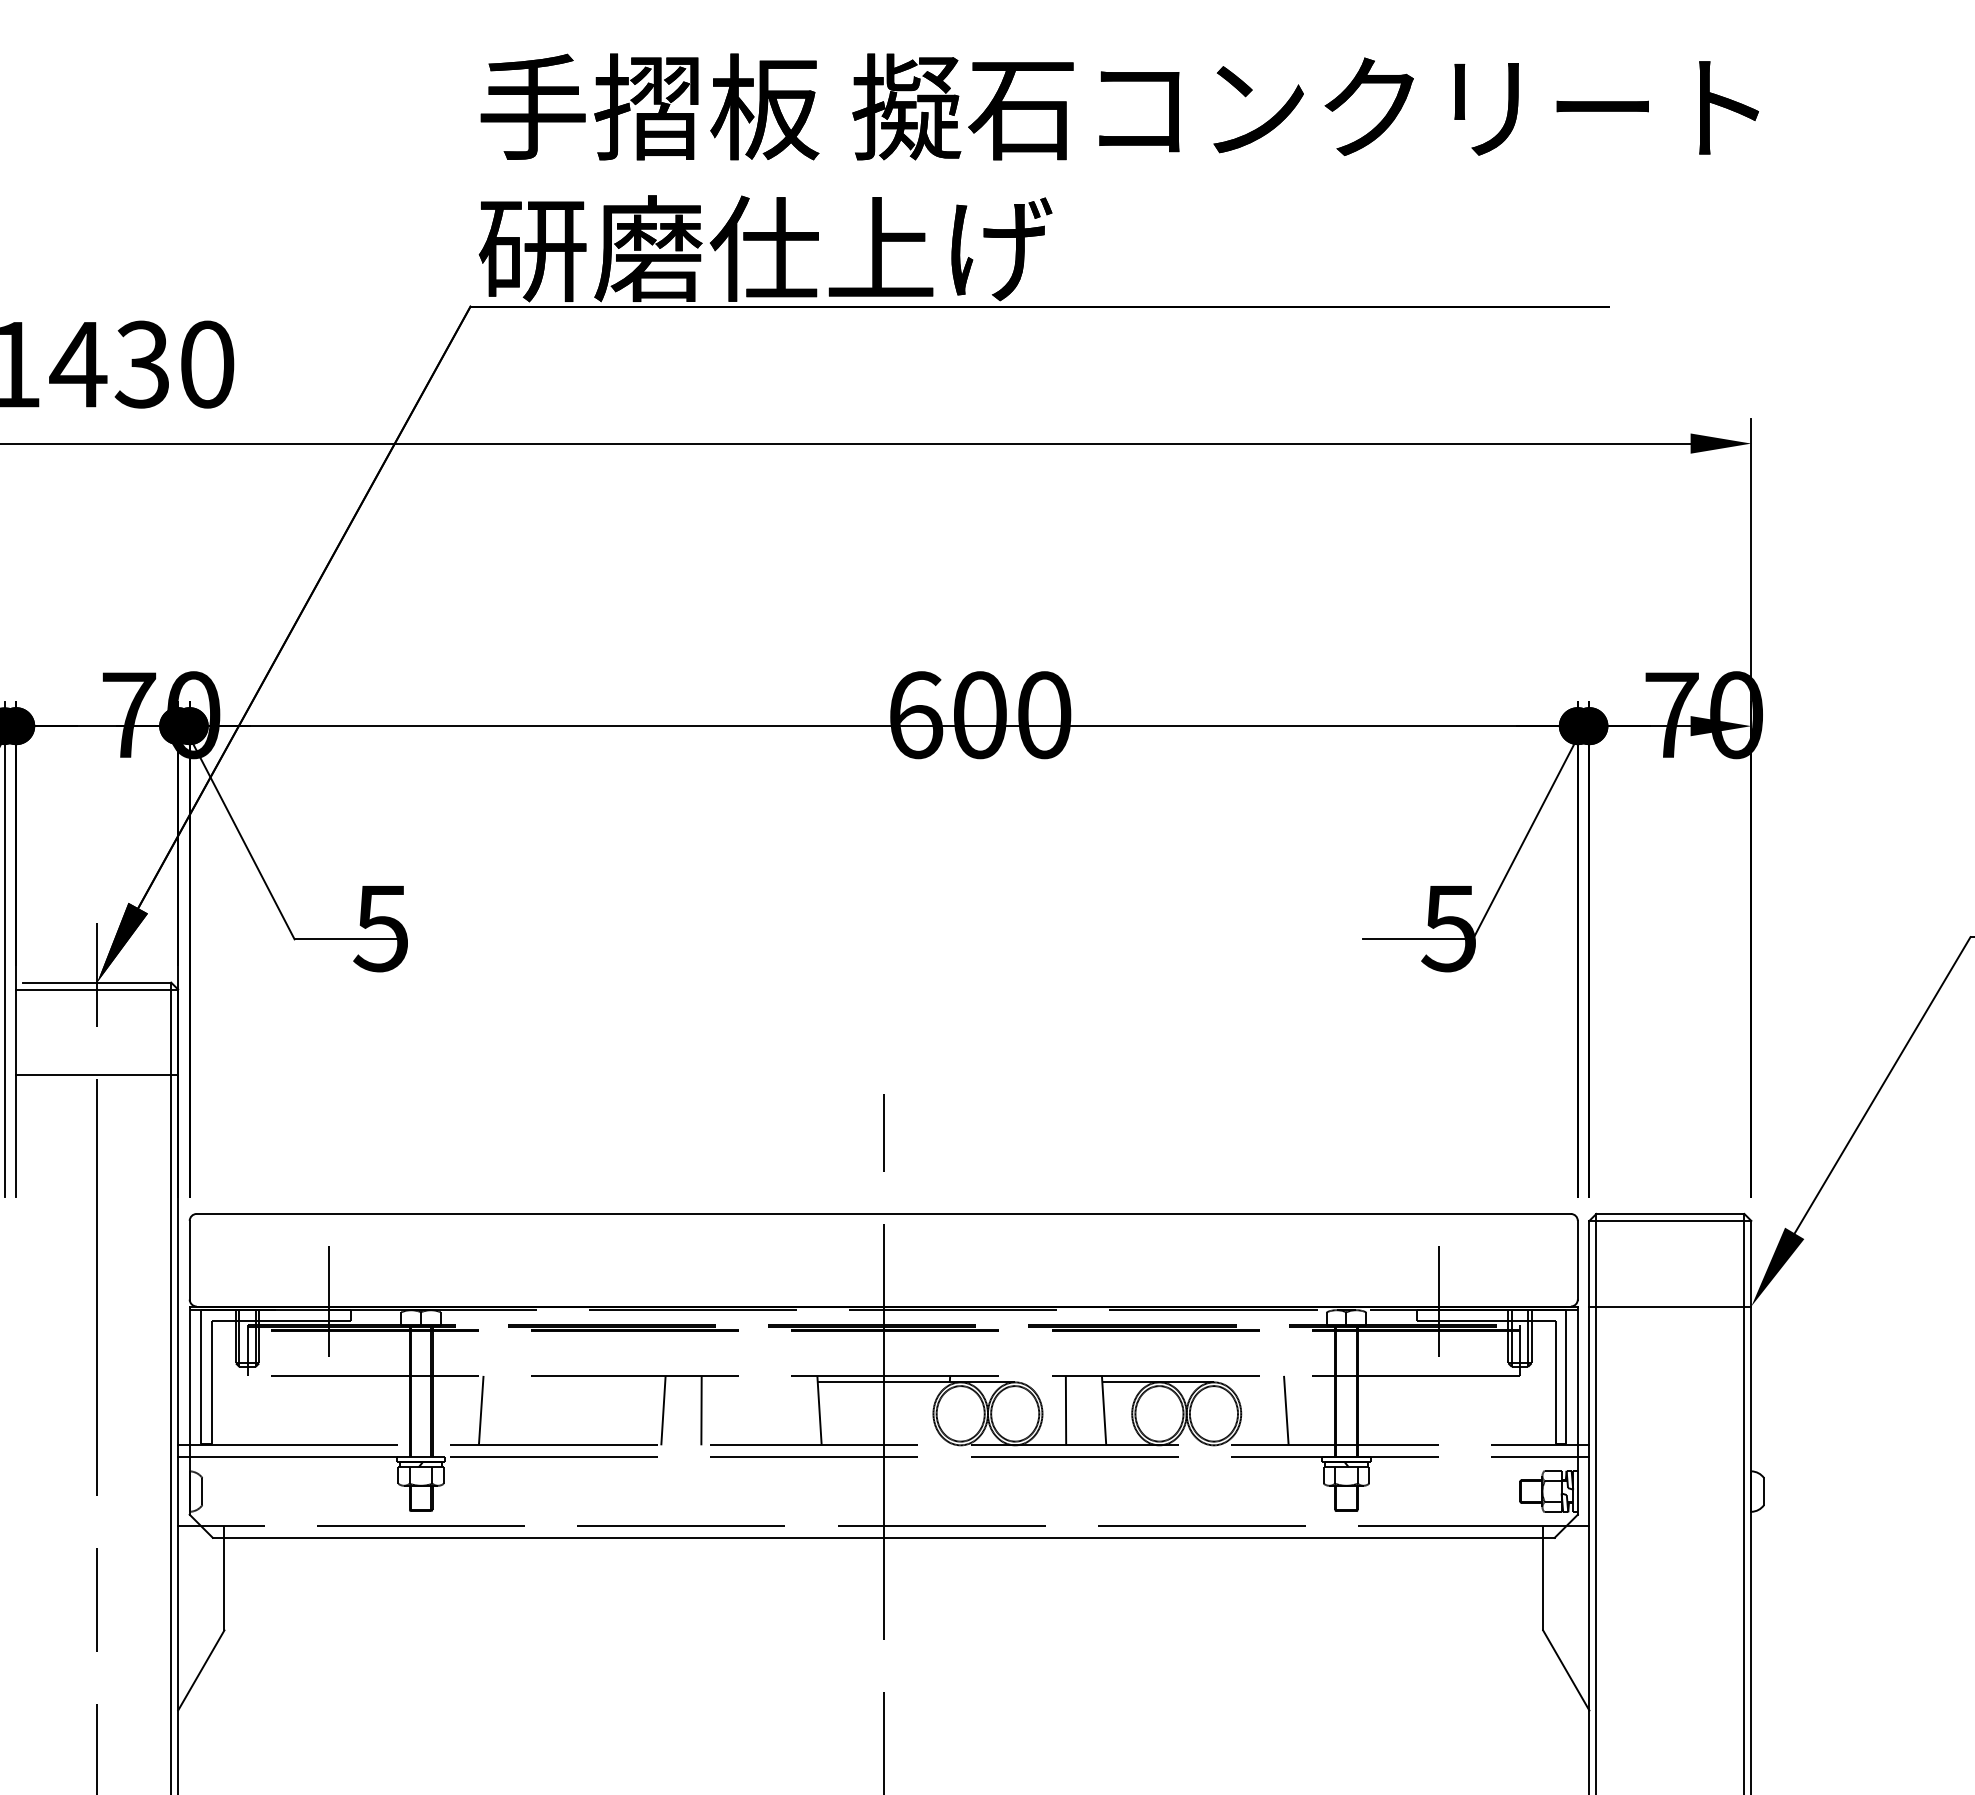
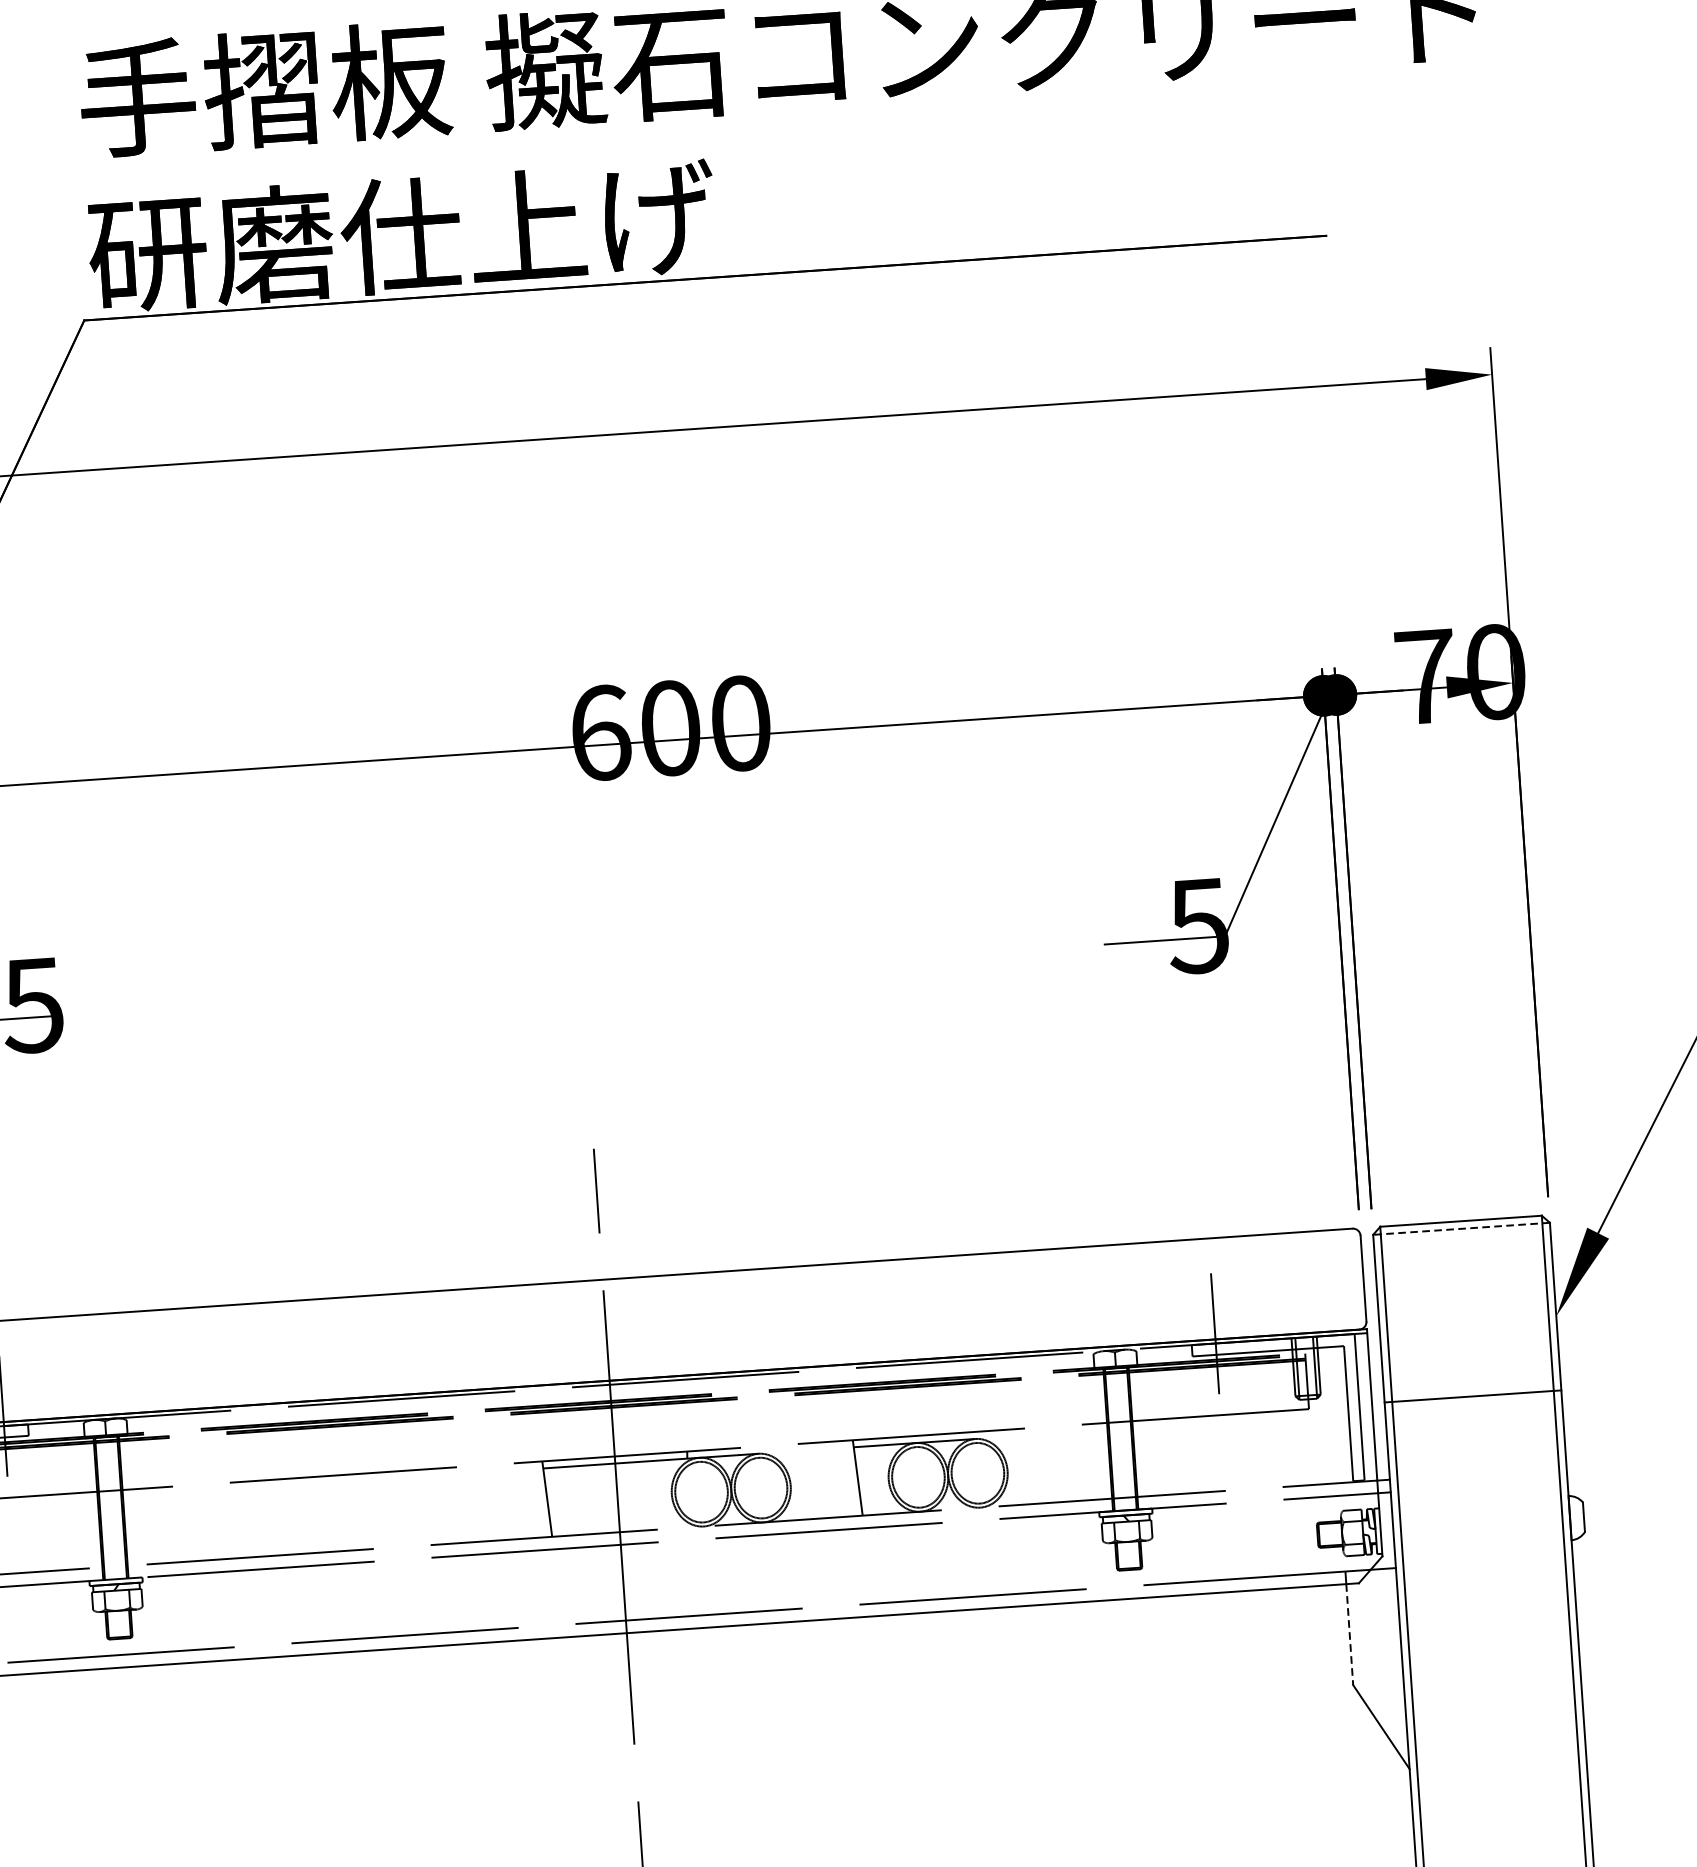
line: (1670, 1220) -> (1461, 1228), solid -> dashed
line: (1670, 1306) -> (1473, 1396), moved
line: (480, 1410) -> (177, 1524), removed
line: (663, 1410) -> (377, 1510), removed
line: (701, 1410) -> (418, 1507), removed
line: (1065, 1410) -> (815, 1480), removed
line: (1286, 1410) -> (1056, 1464), removed
line: (1543, 1584) -> (1350, 1635), solid -> dashed

